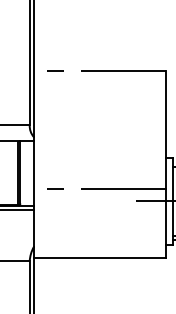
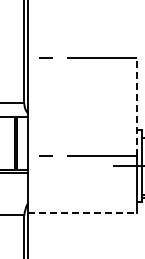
line: (165, 130) -> (136, 107), solid -> dashed
line: (100, 257) -> (82, 212), solid -> dashed

